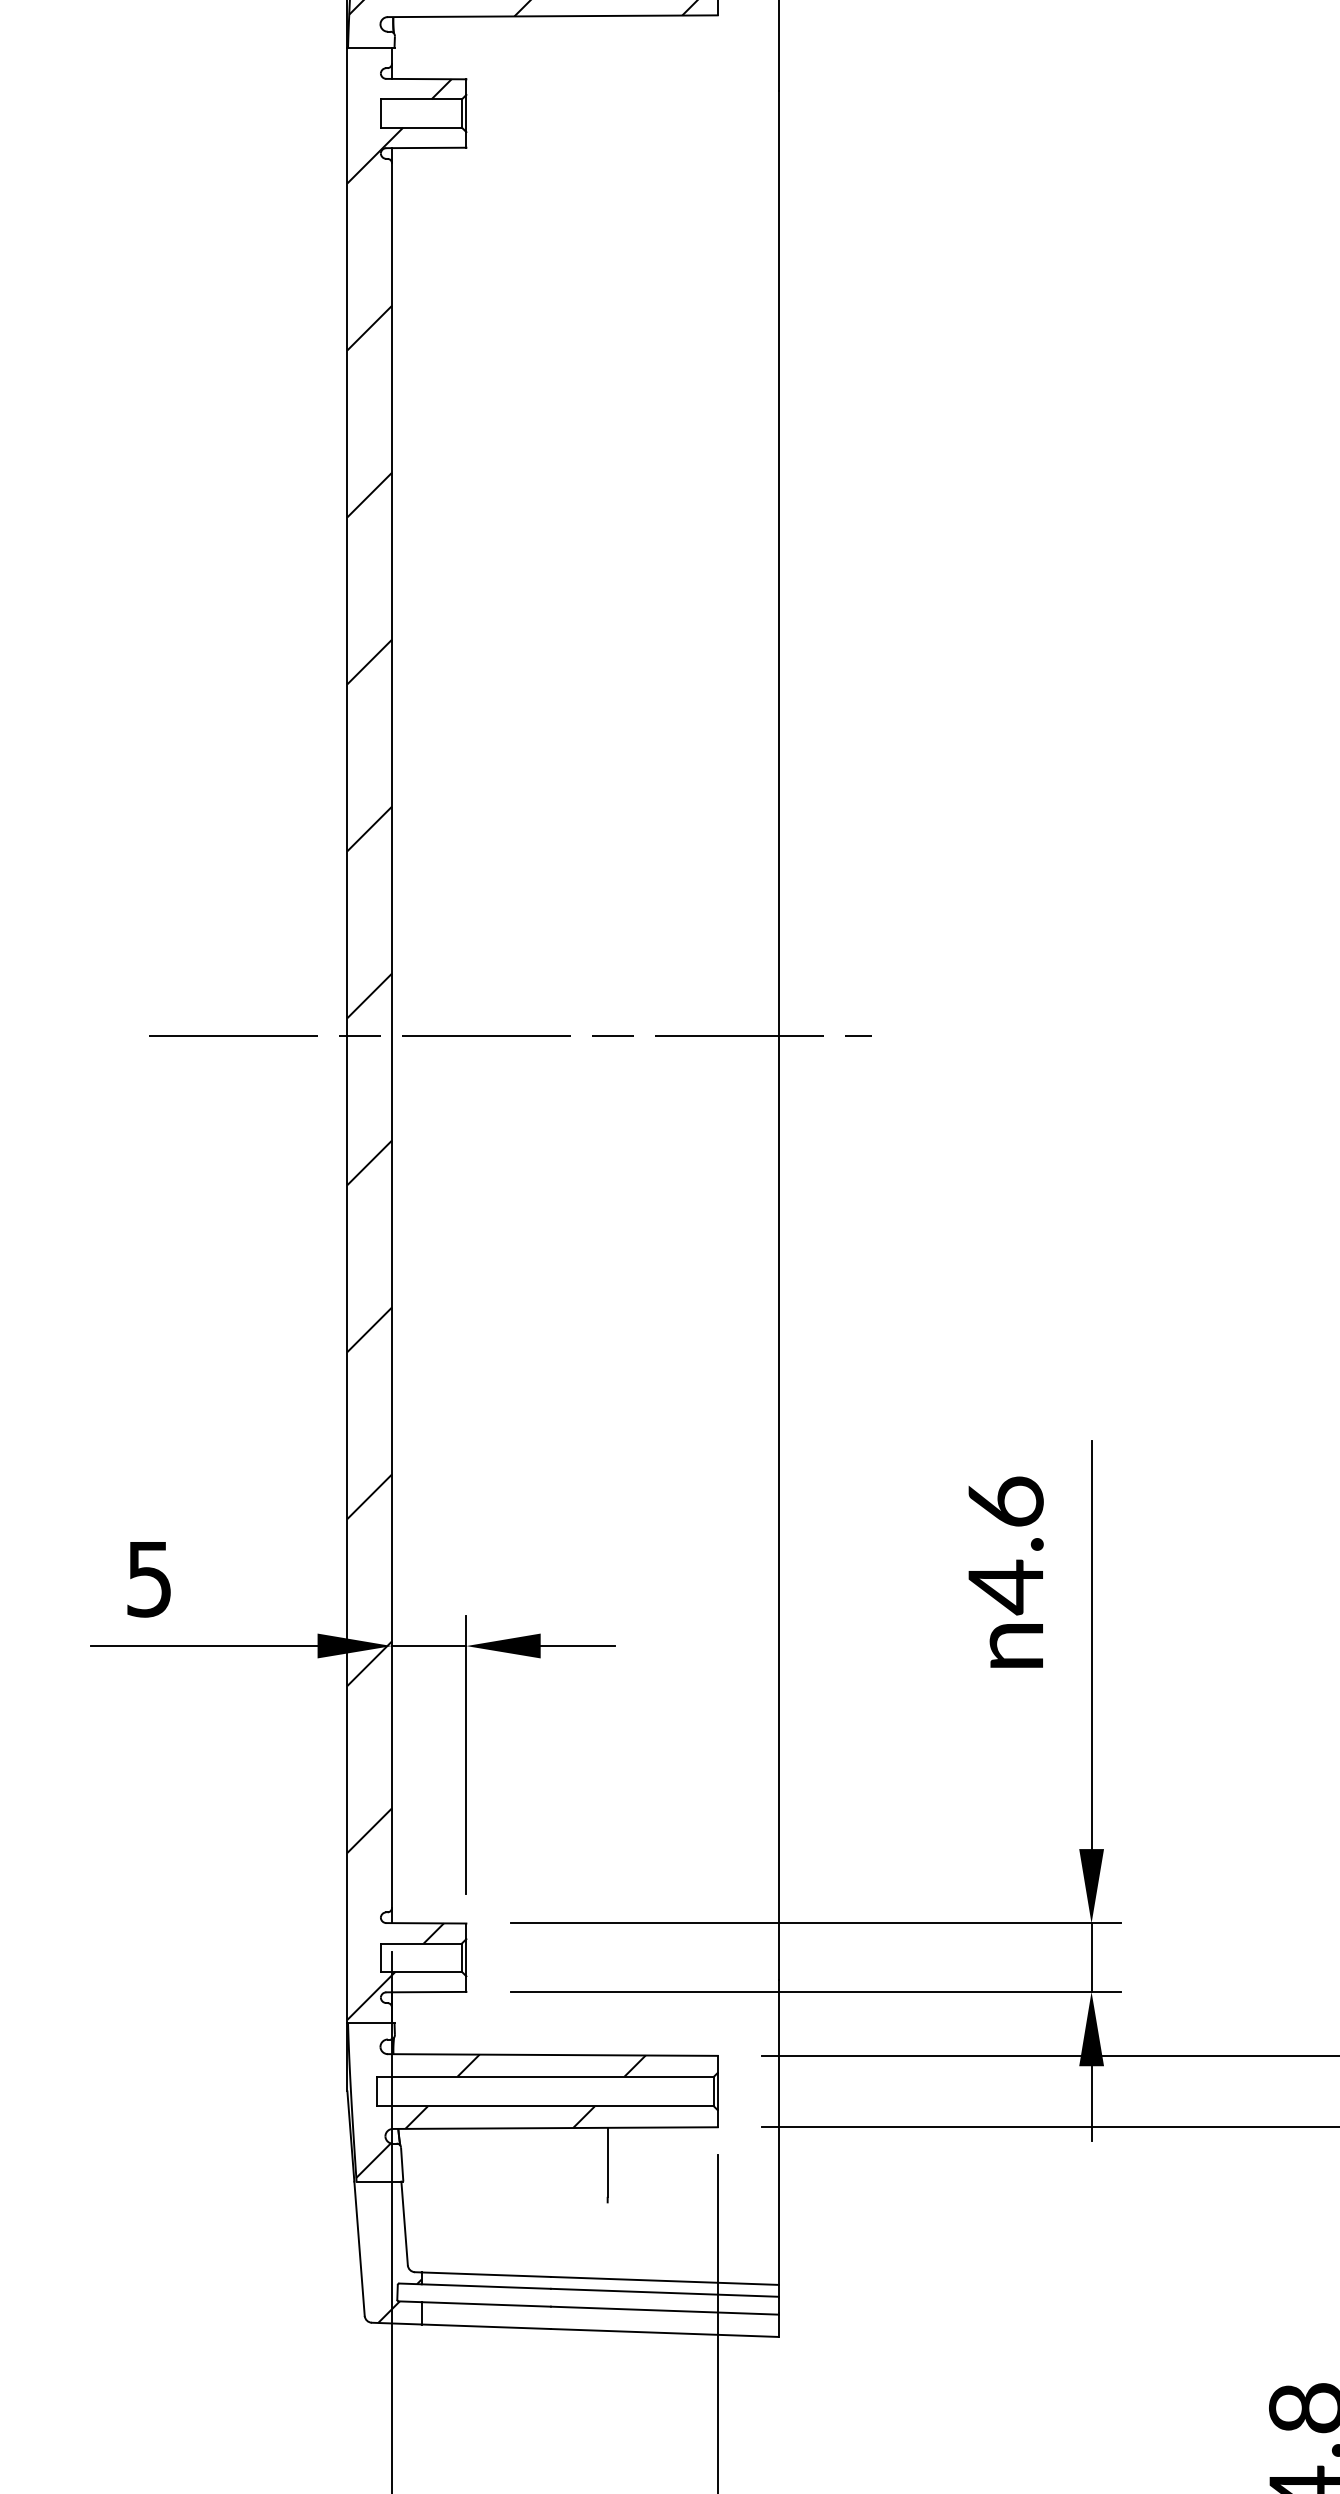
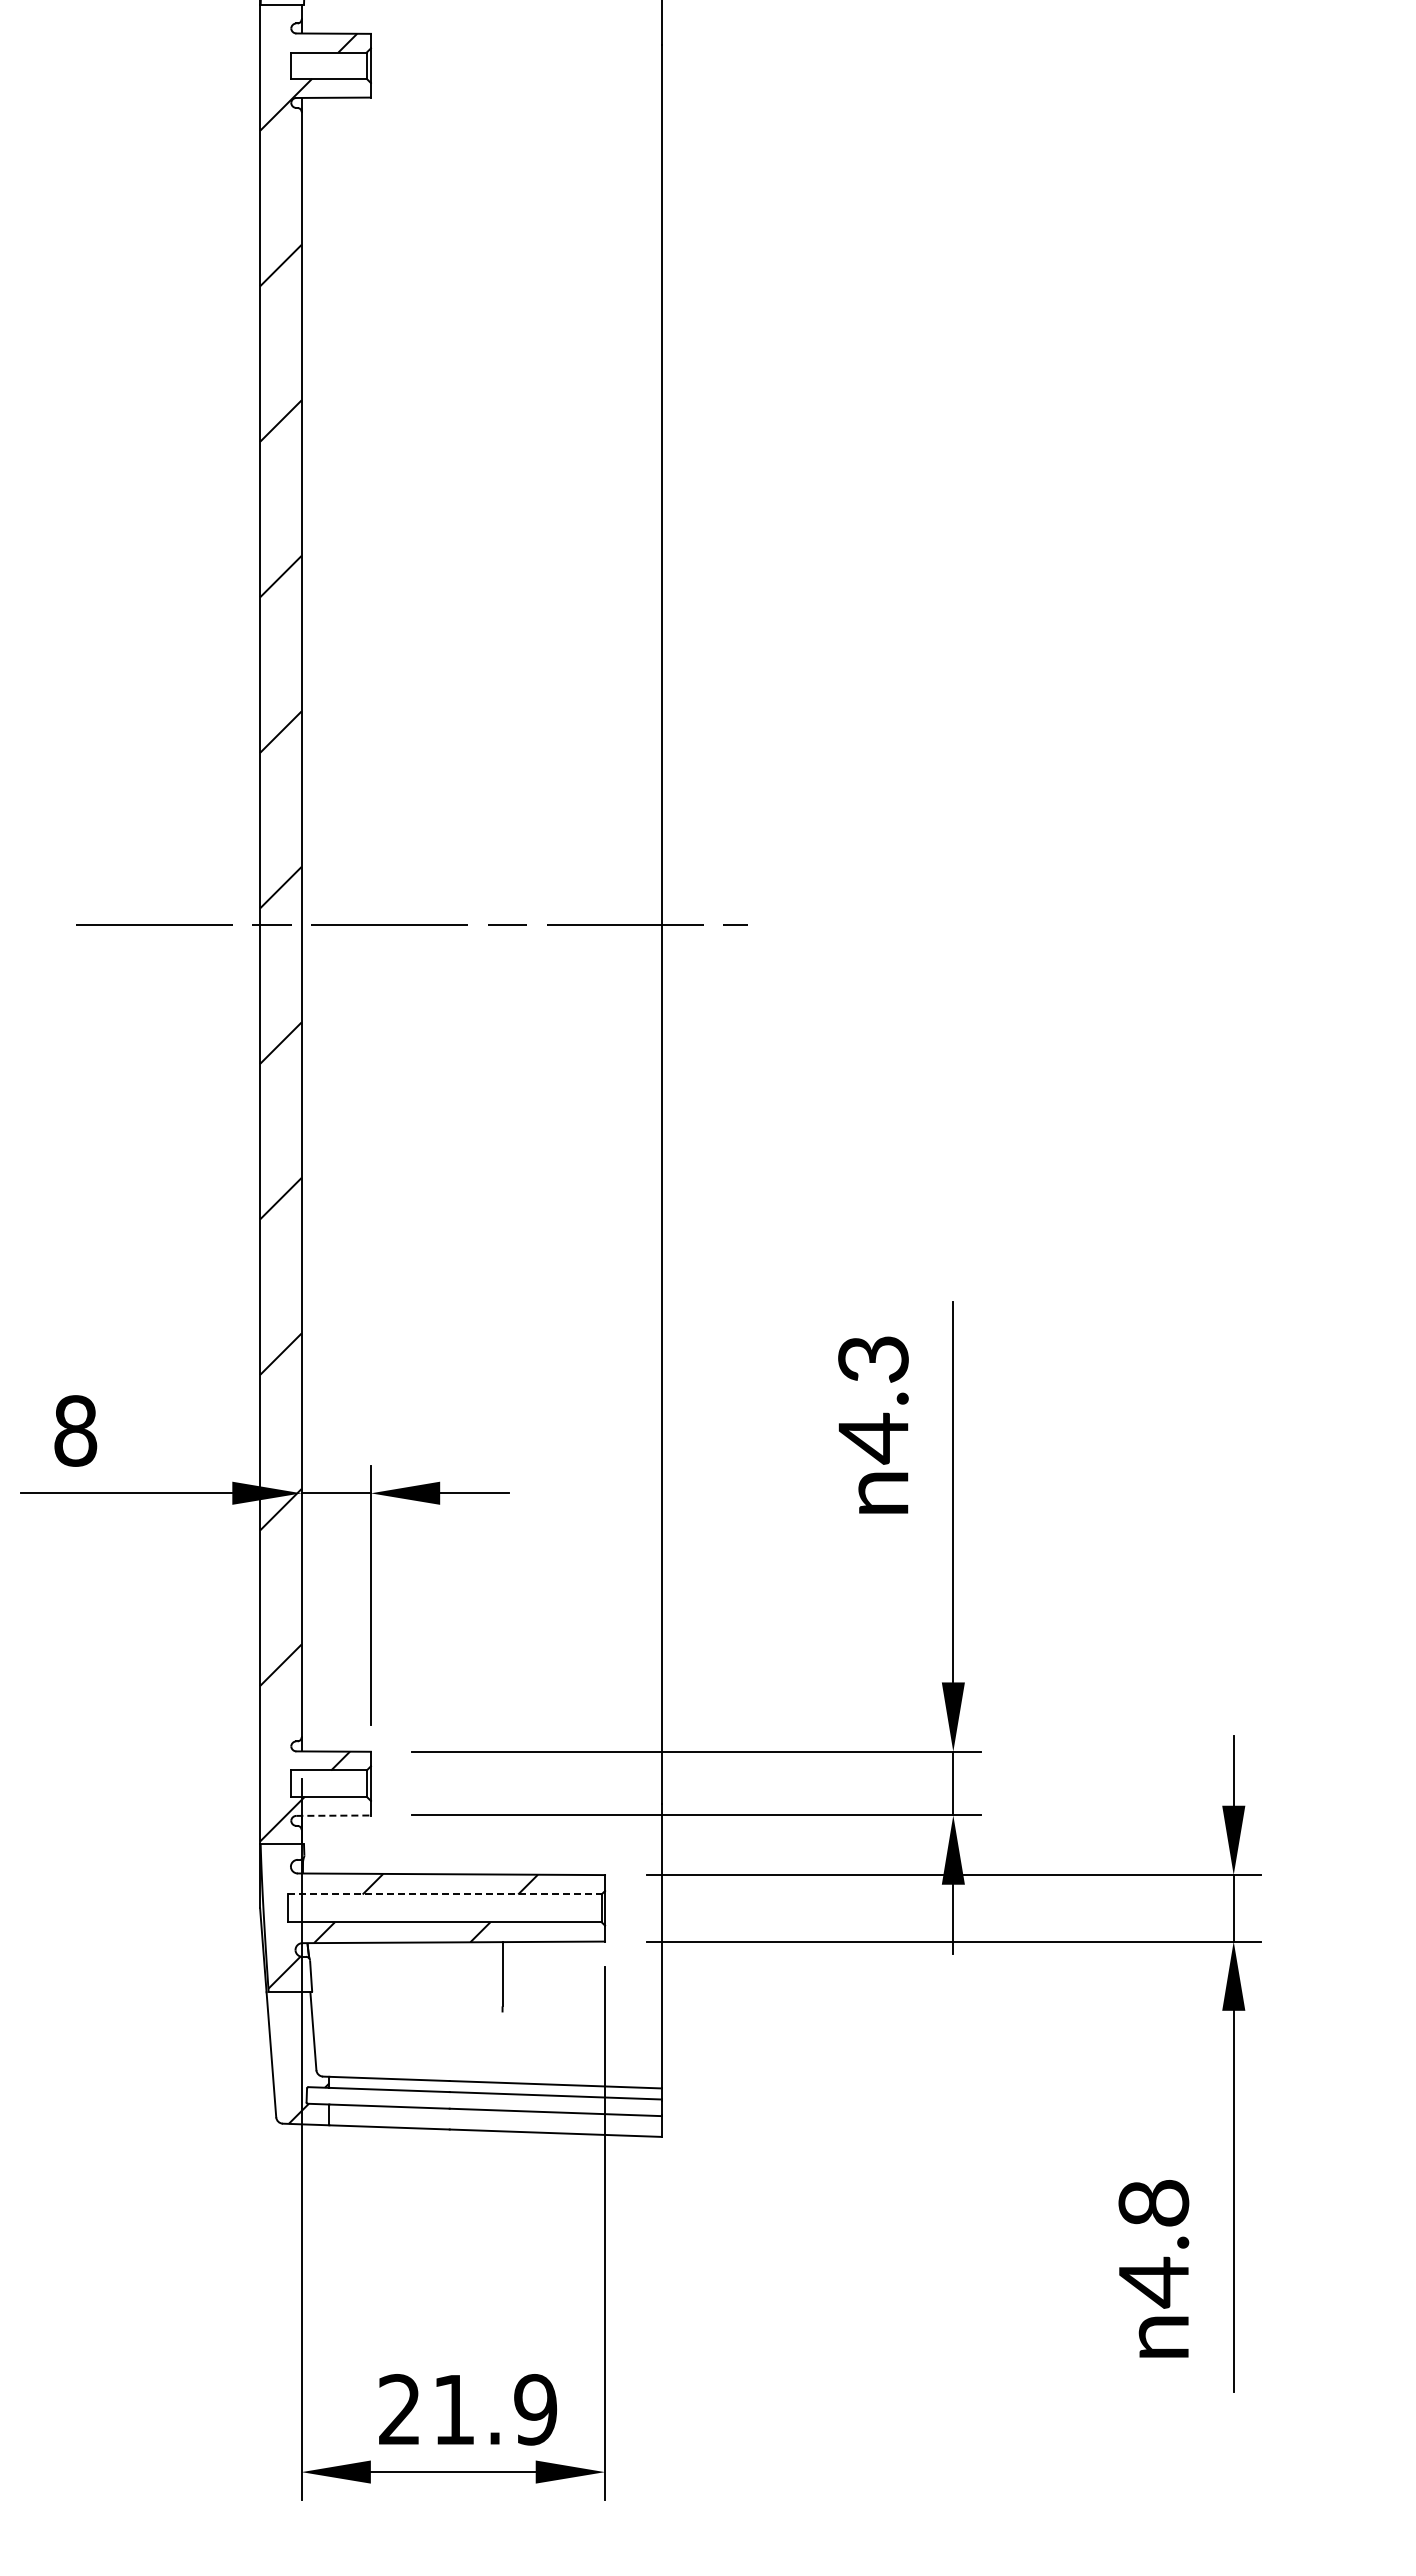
text: (1005, 1501) -> (873, 1358), 4.6 -> 4.3
text: (149, 1578) -> (75, 1430), 5 -> 8
line: (427, 1991) -> (334, 1815), solid -> dashed
line: (545, 2076) -> (444, 1894), solid -> dashed

